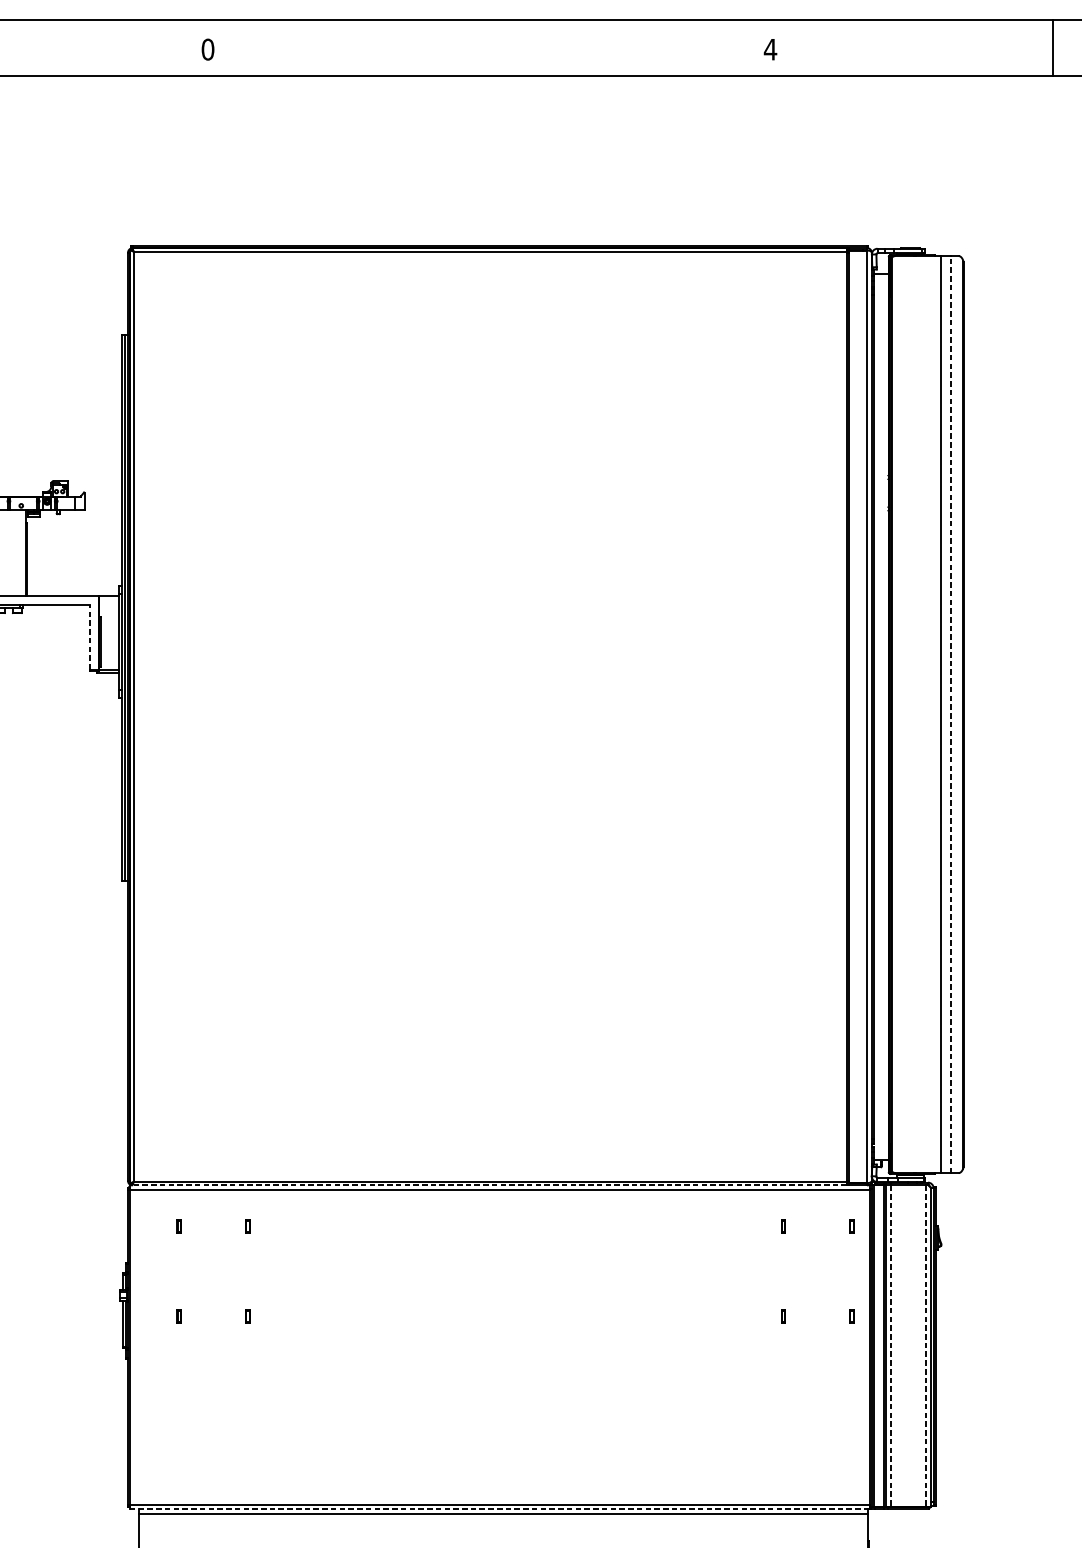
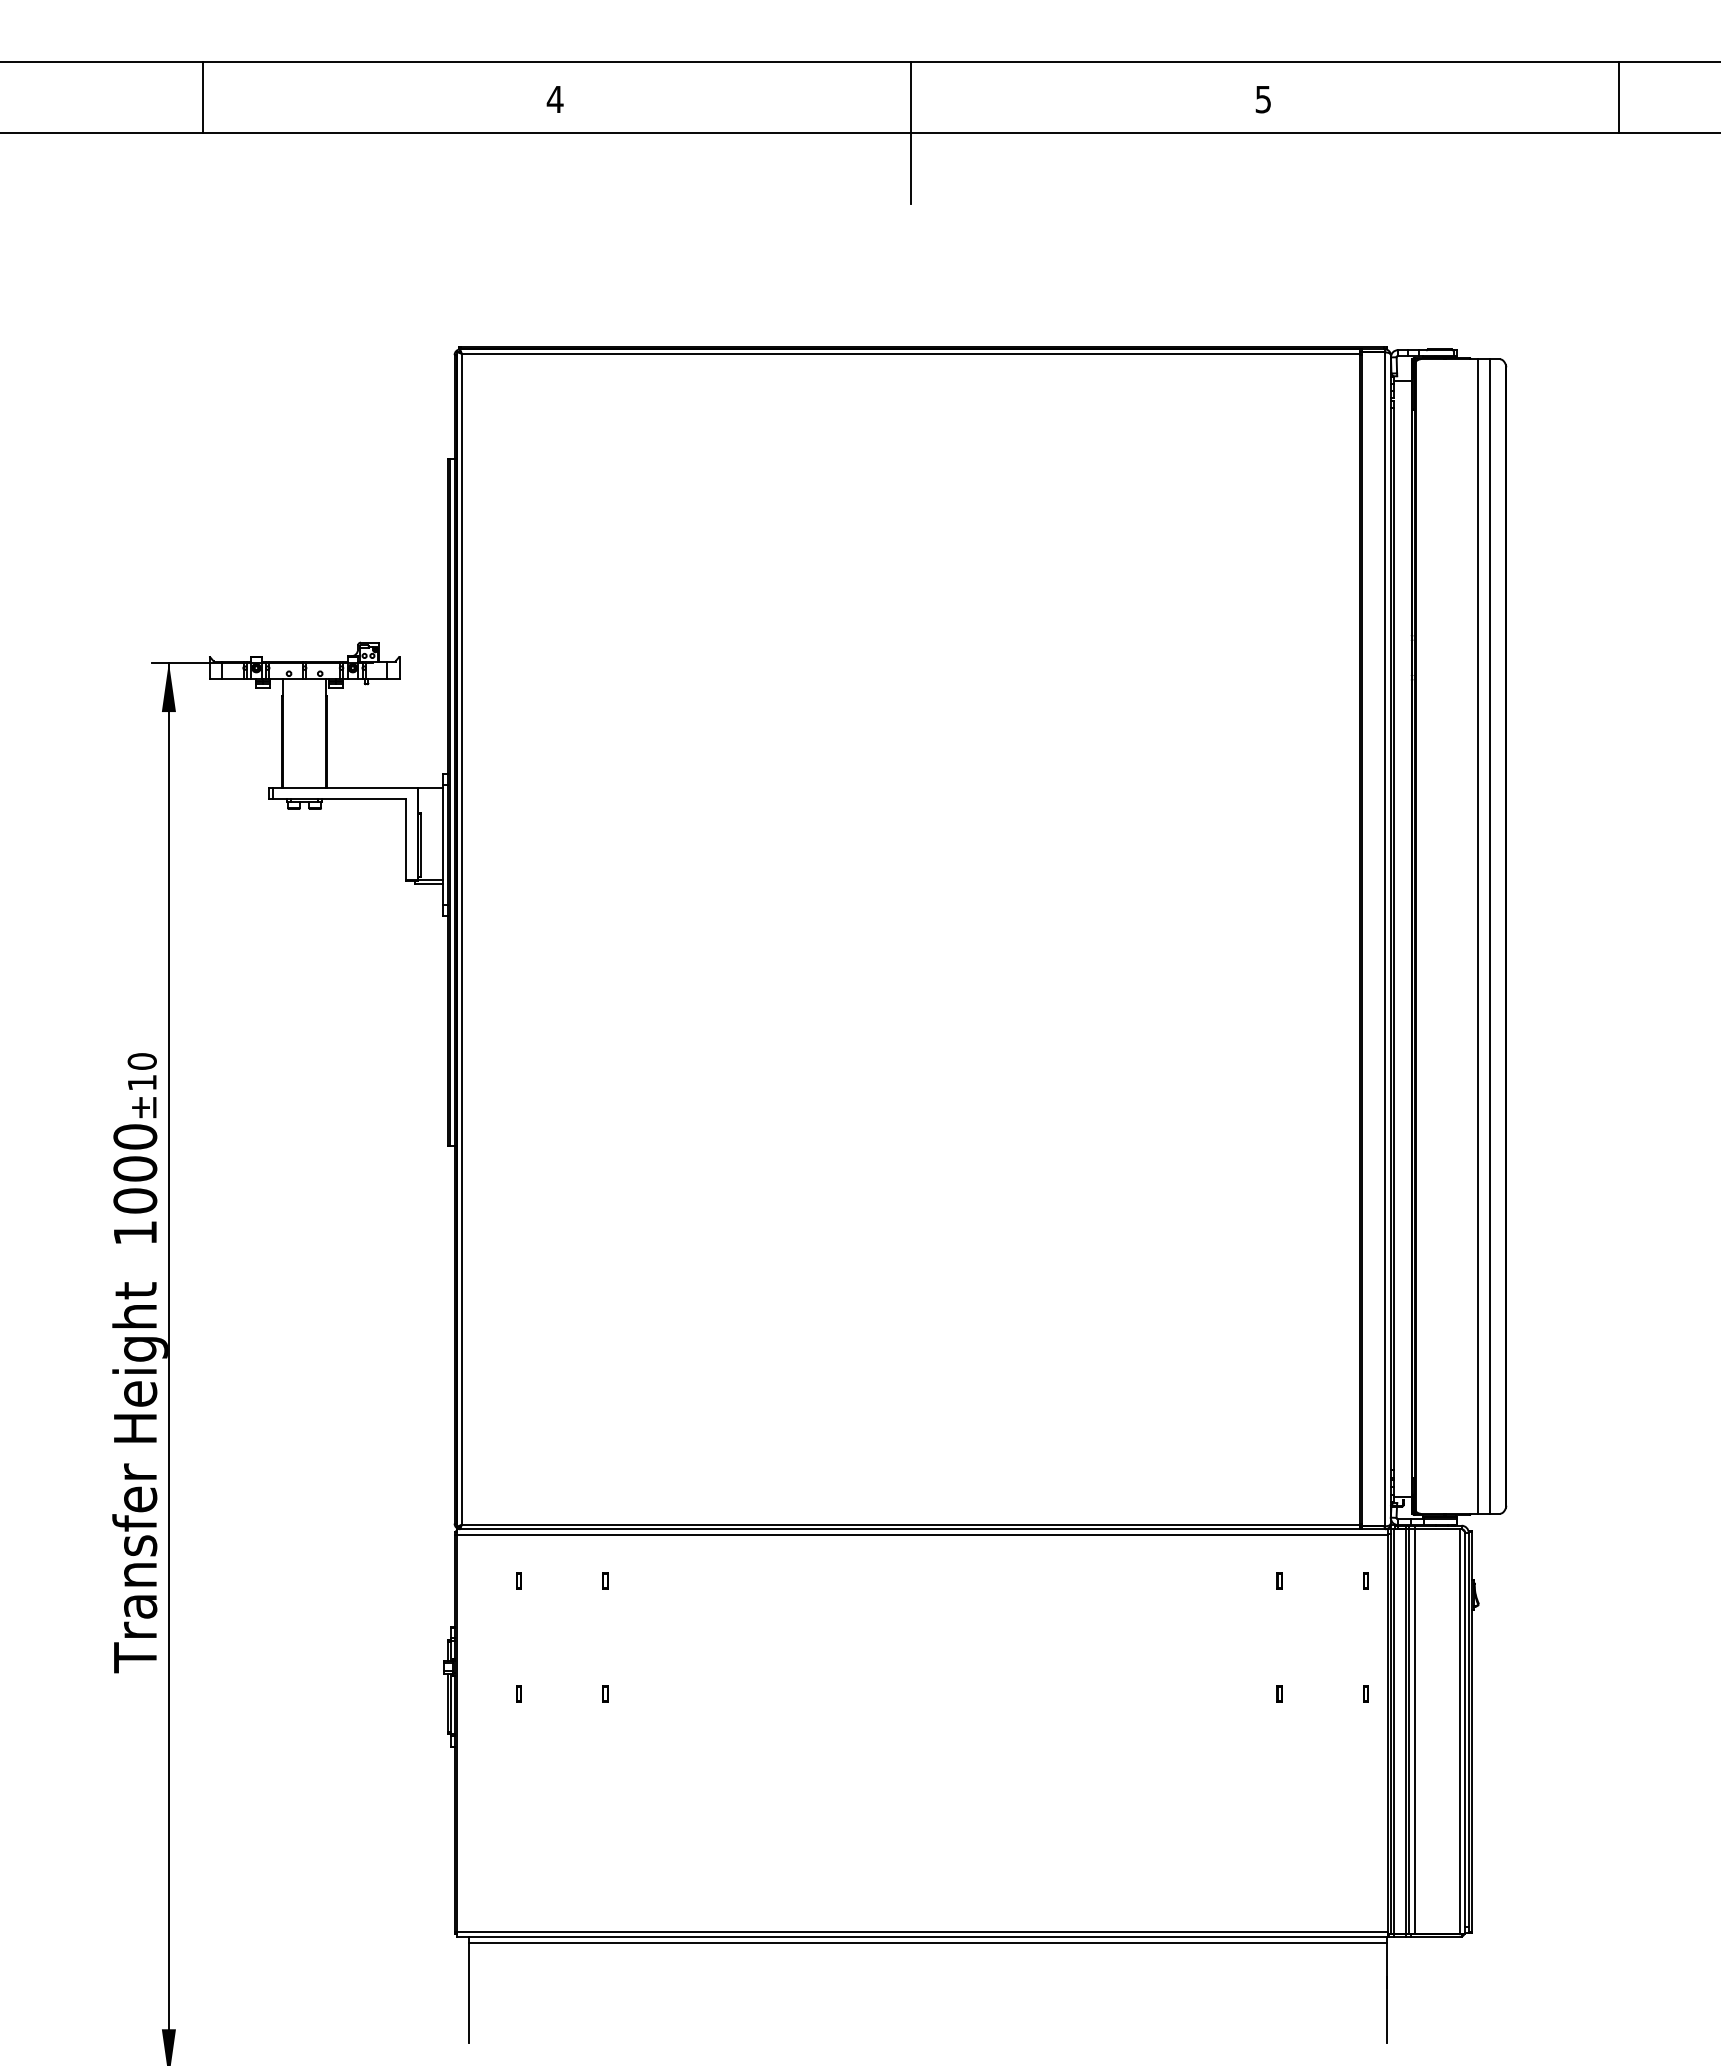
text: (207, 49) -> (554, 99), 0 -> 4
text: (770, 49) -> (1263, 99), 4 -> 5
line: (491, 75) -> (911, 132), added
line: (89, 637) -> (406, 839), dashed -> solid
line: (950, 714) -> (1490, 936), dashed -> solid
line: (489, 1185) -> (909, 1529), dashed -> solid
line: (890, 1346) -> (1414, 1731), dashed -> solid
line: (926, 1346) -> (1459, 1731), dashed -> solid
line: (499, 1509) -> (922, 1937), dashed -> solid

